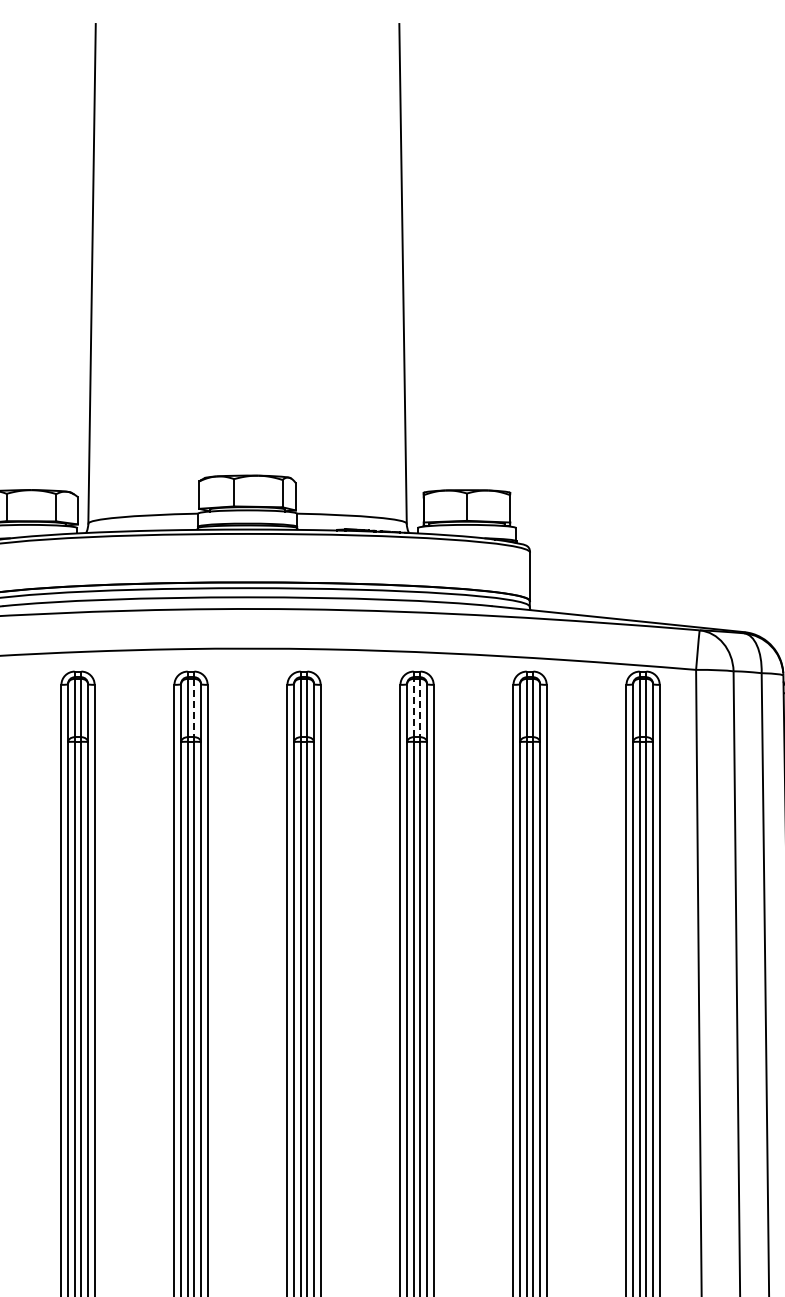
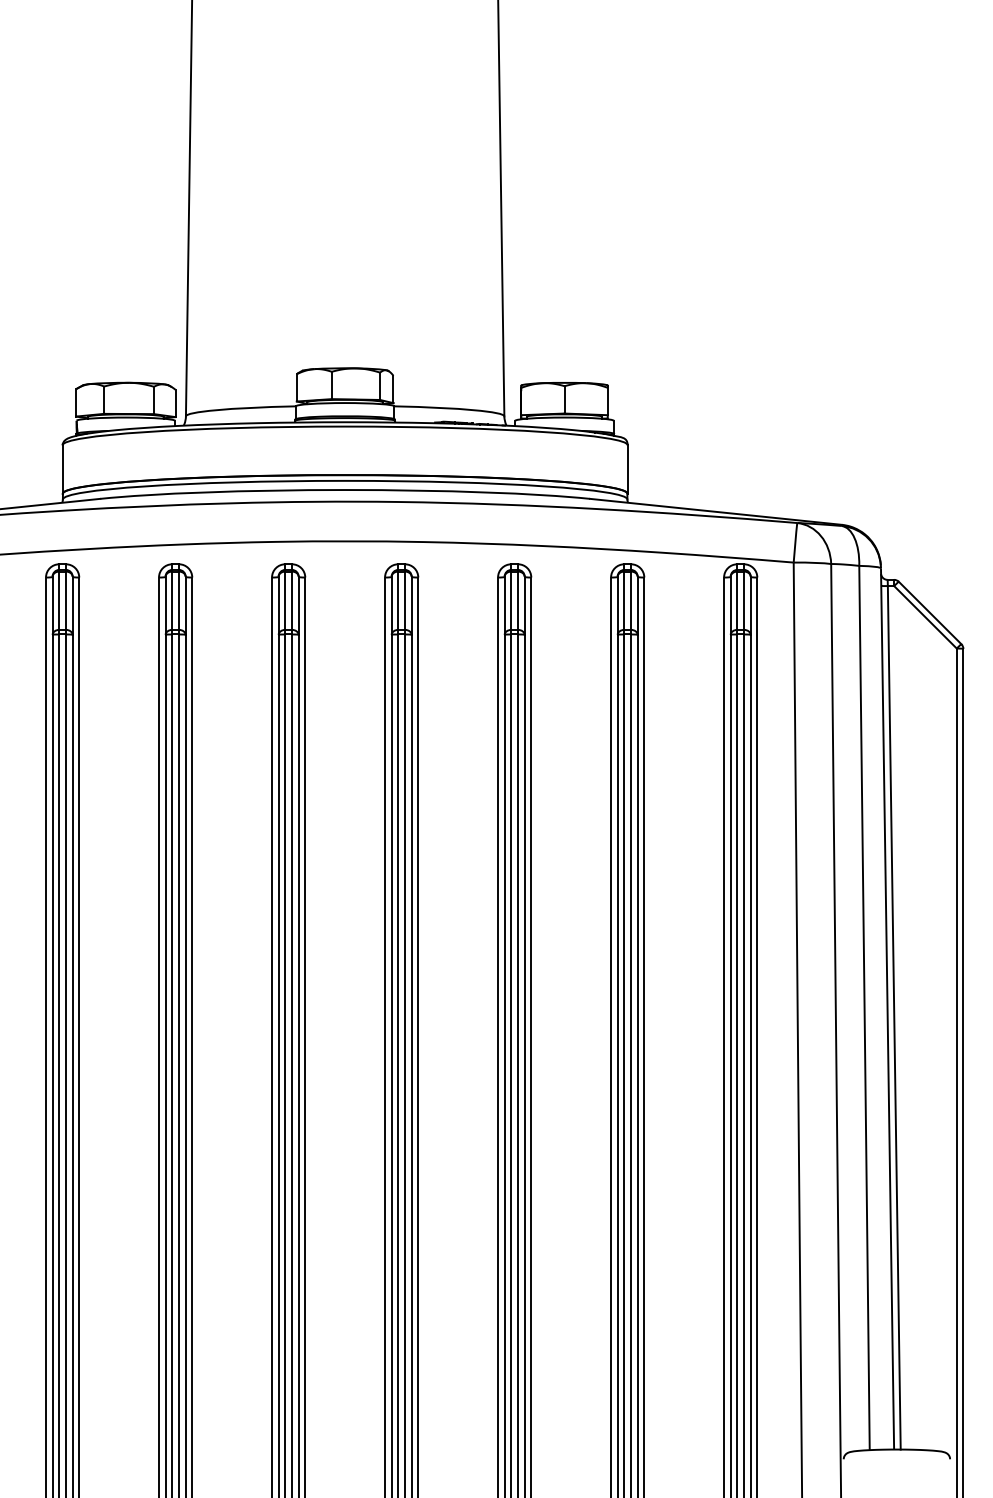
line: (413, 707) -> (511, 600), dashed -> solid
line: (193, 708) -> (291, 601), dashed -> solid
line: (420, 708) -> (518, 601), dashed -> solid

